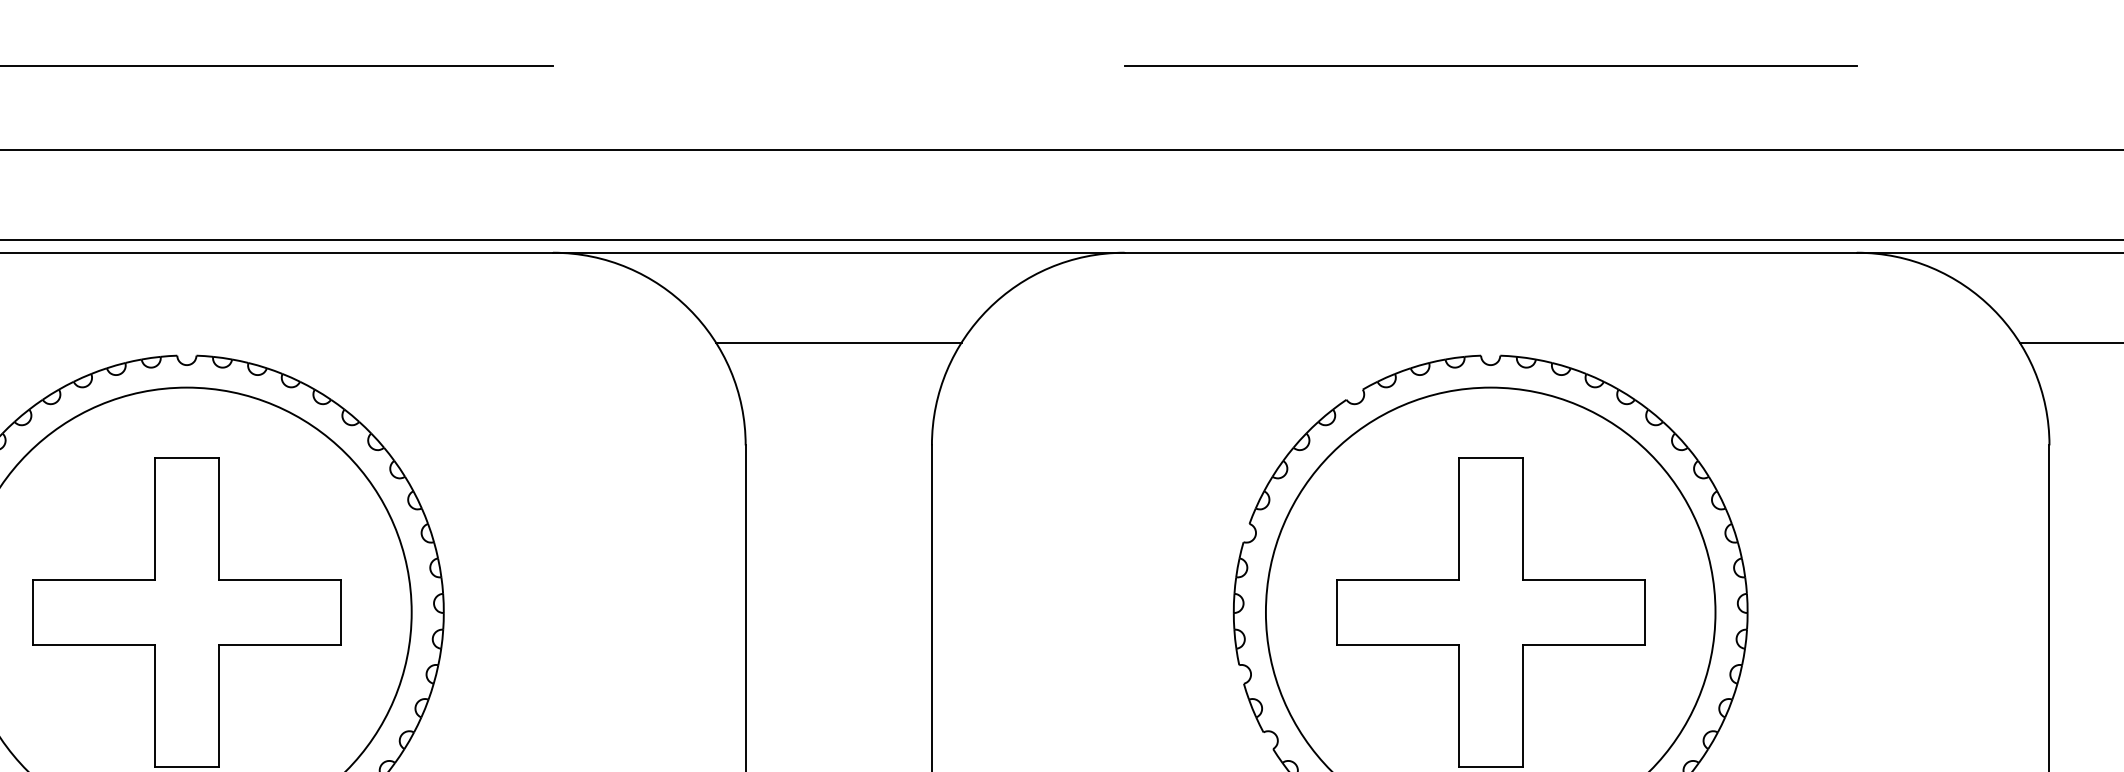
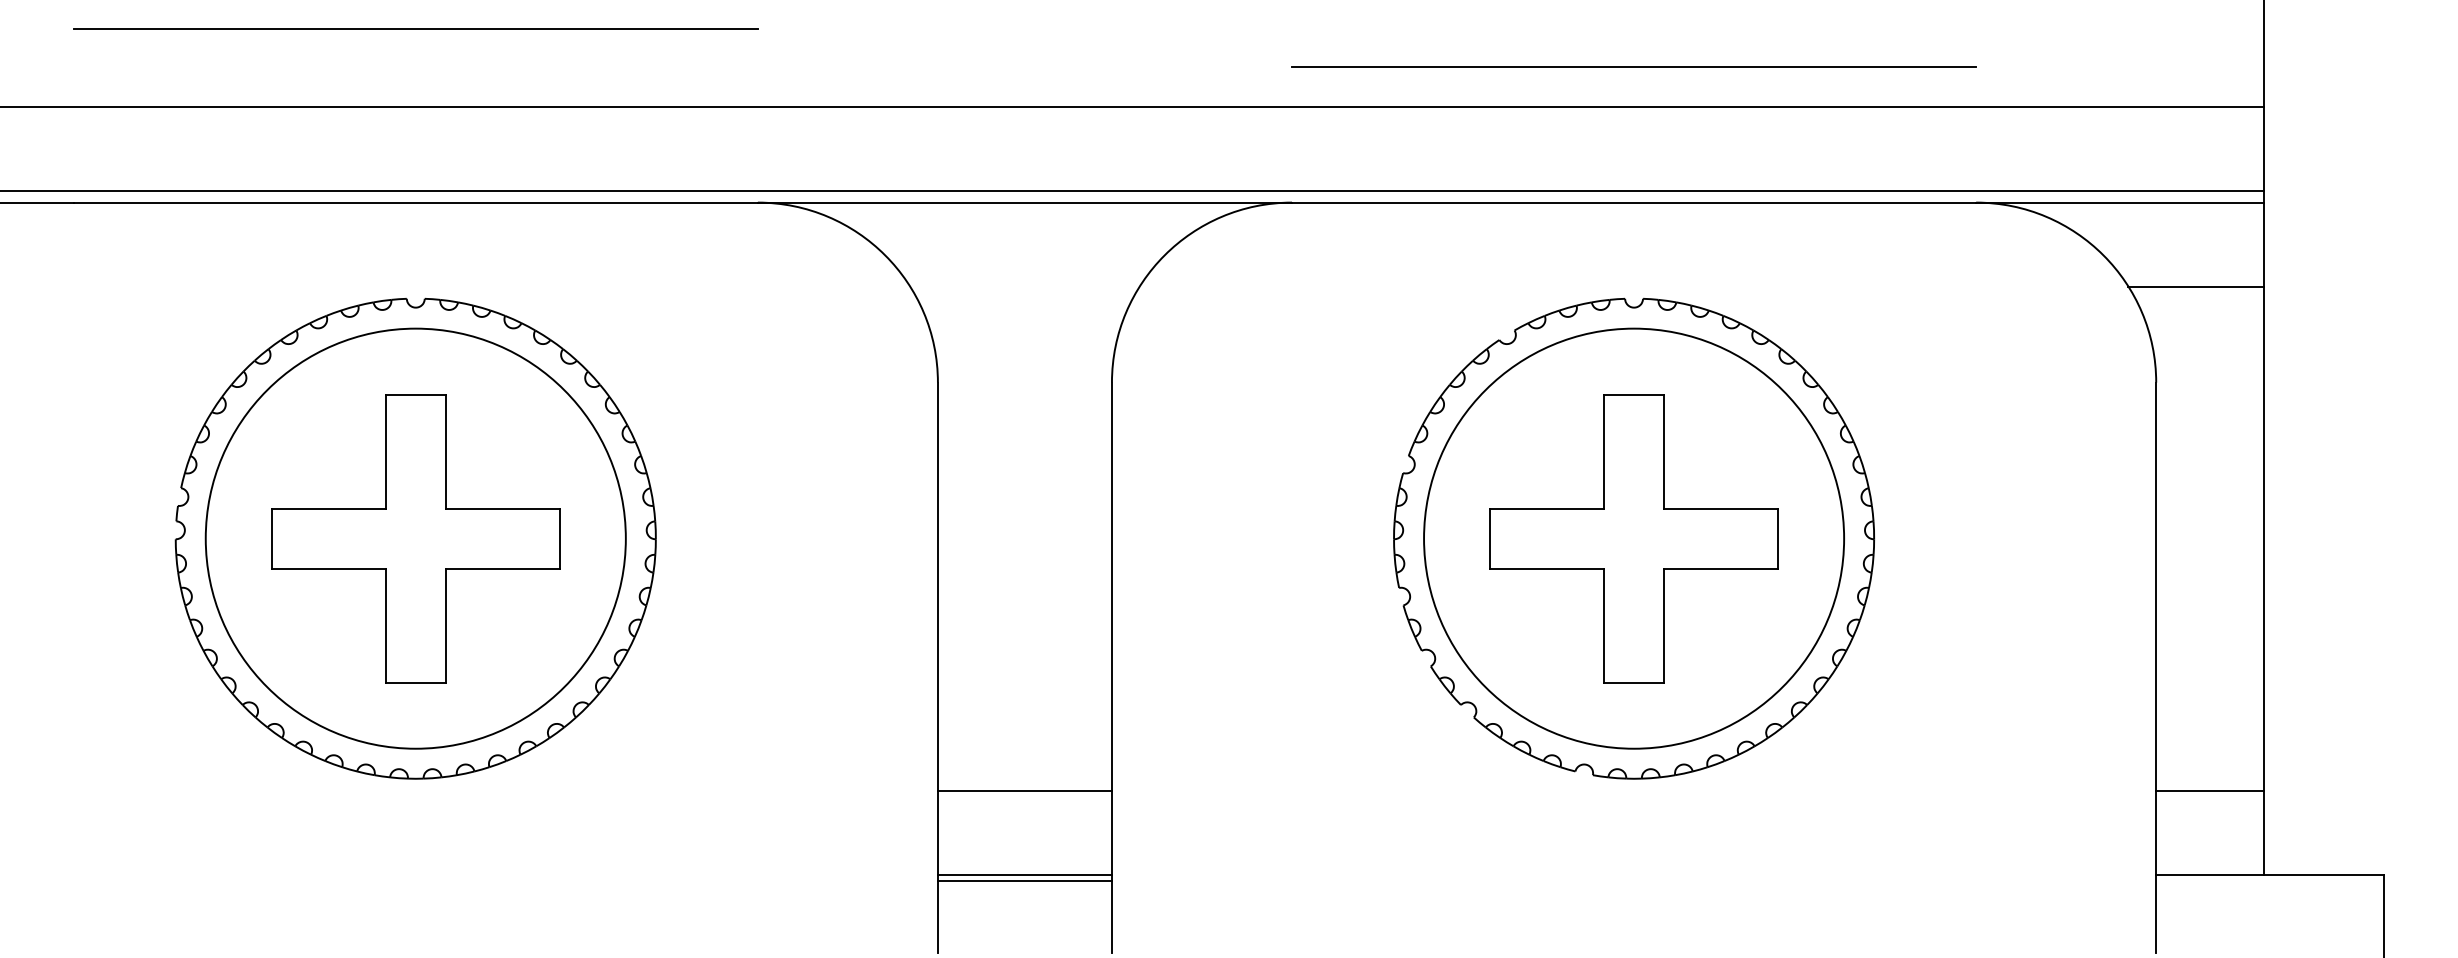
line: (1490, 66) -> (1633, 66), moved
line: (838, 342) -> (1024, 286), removed

